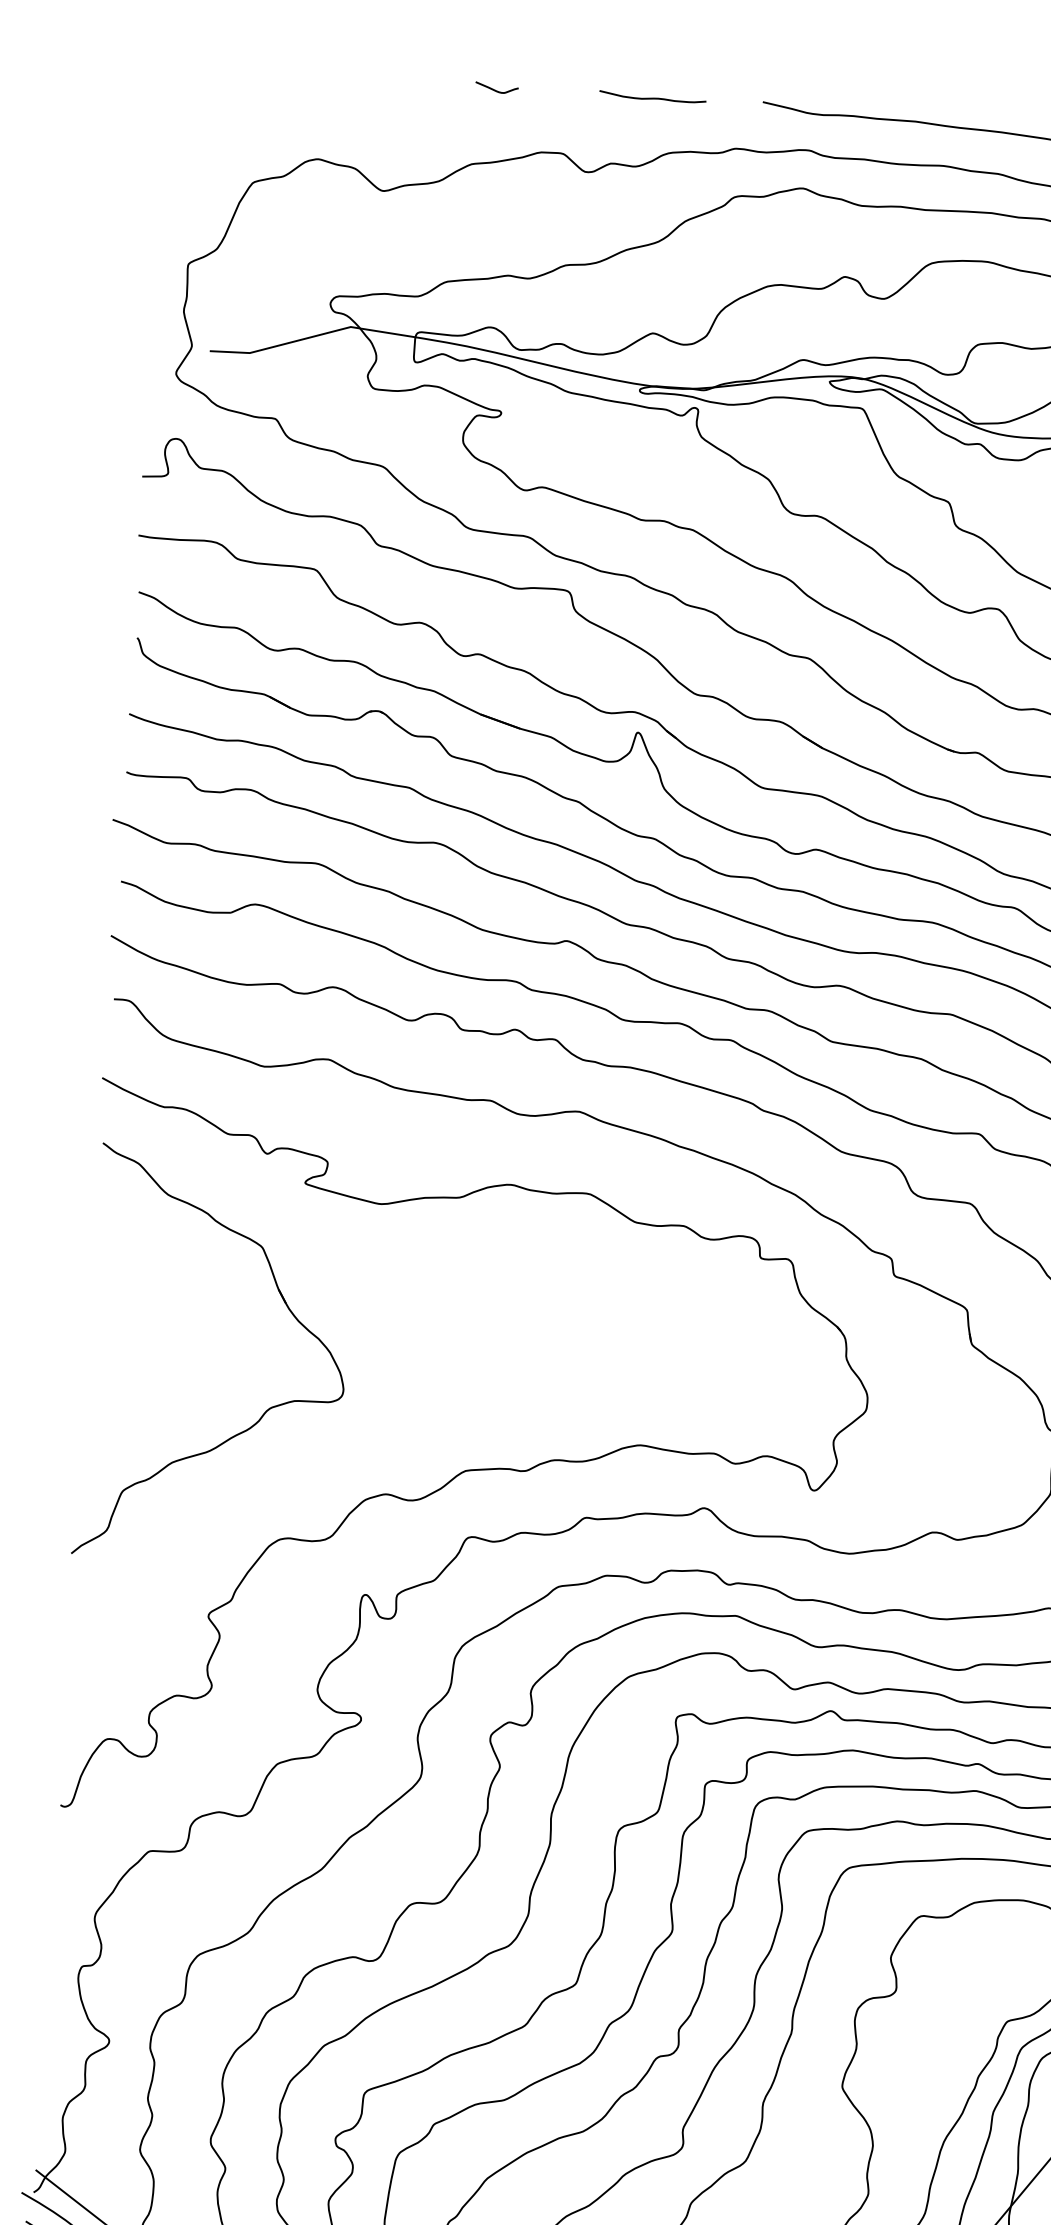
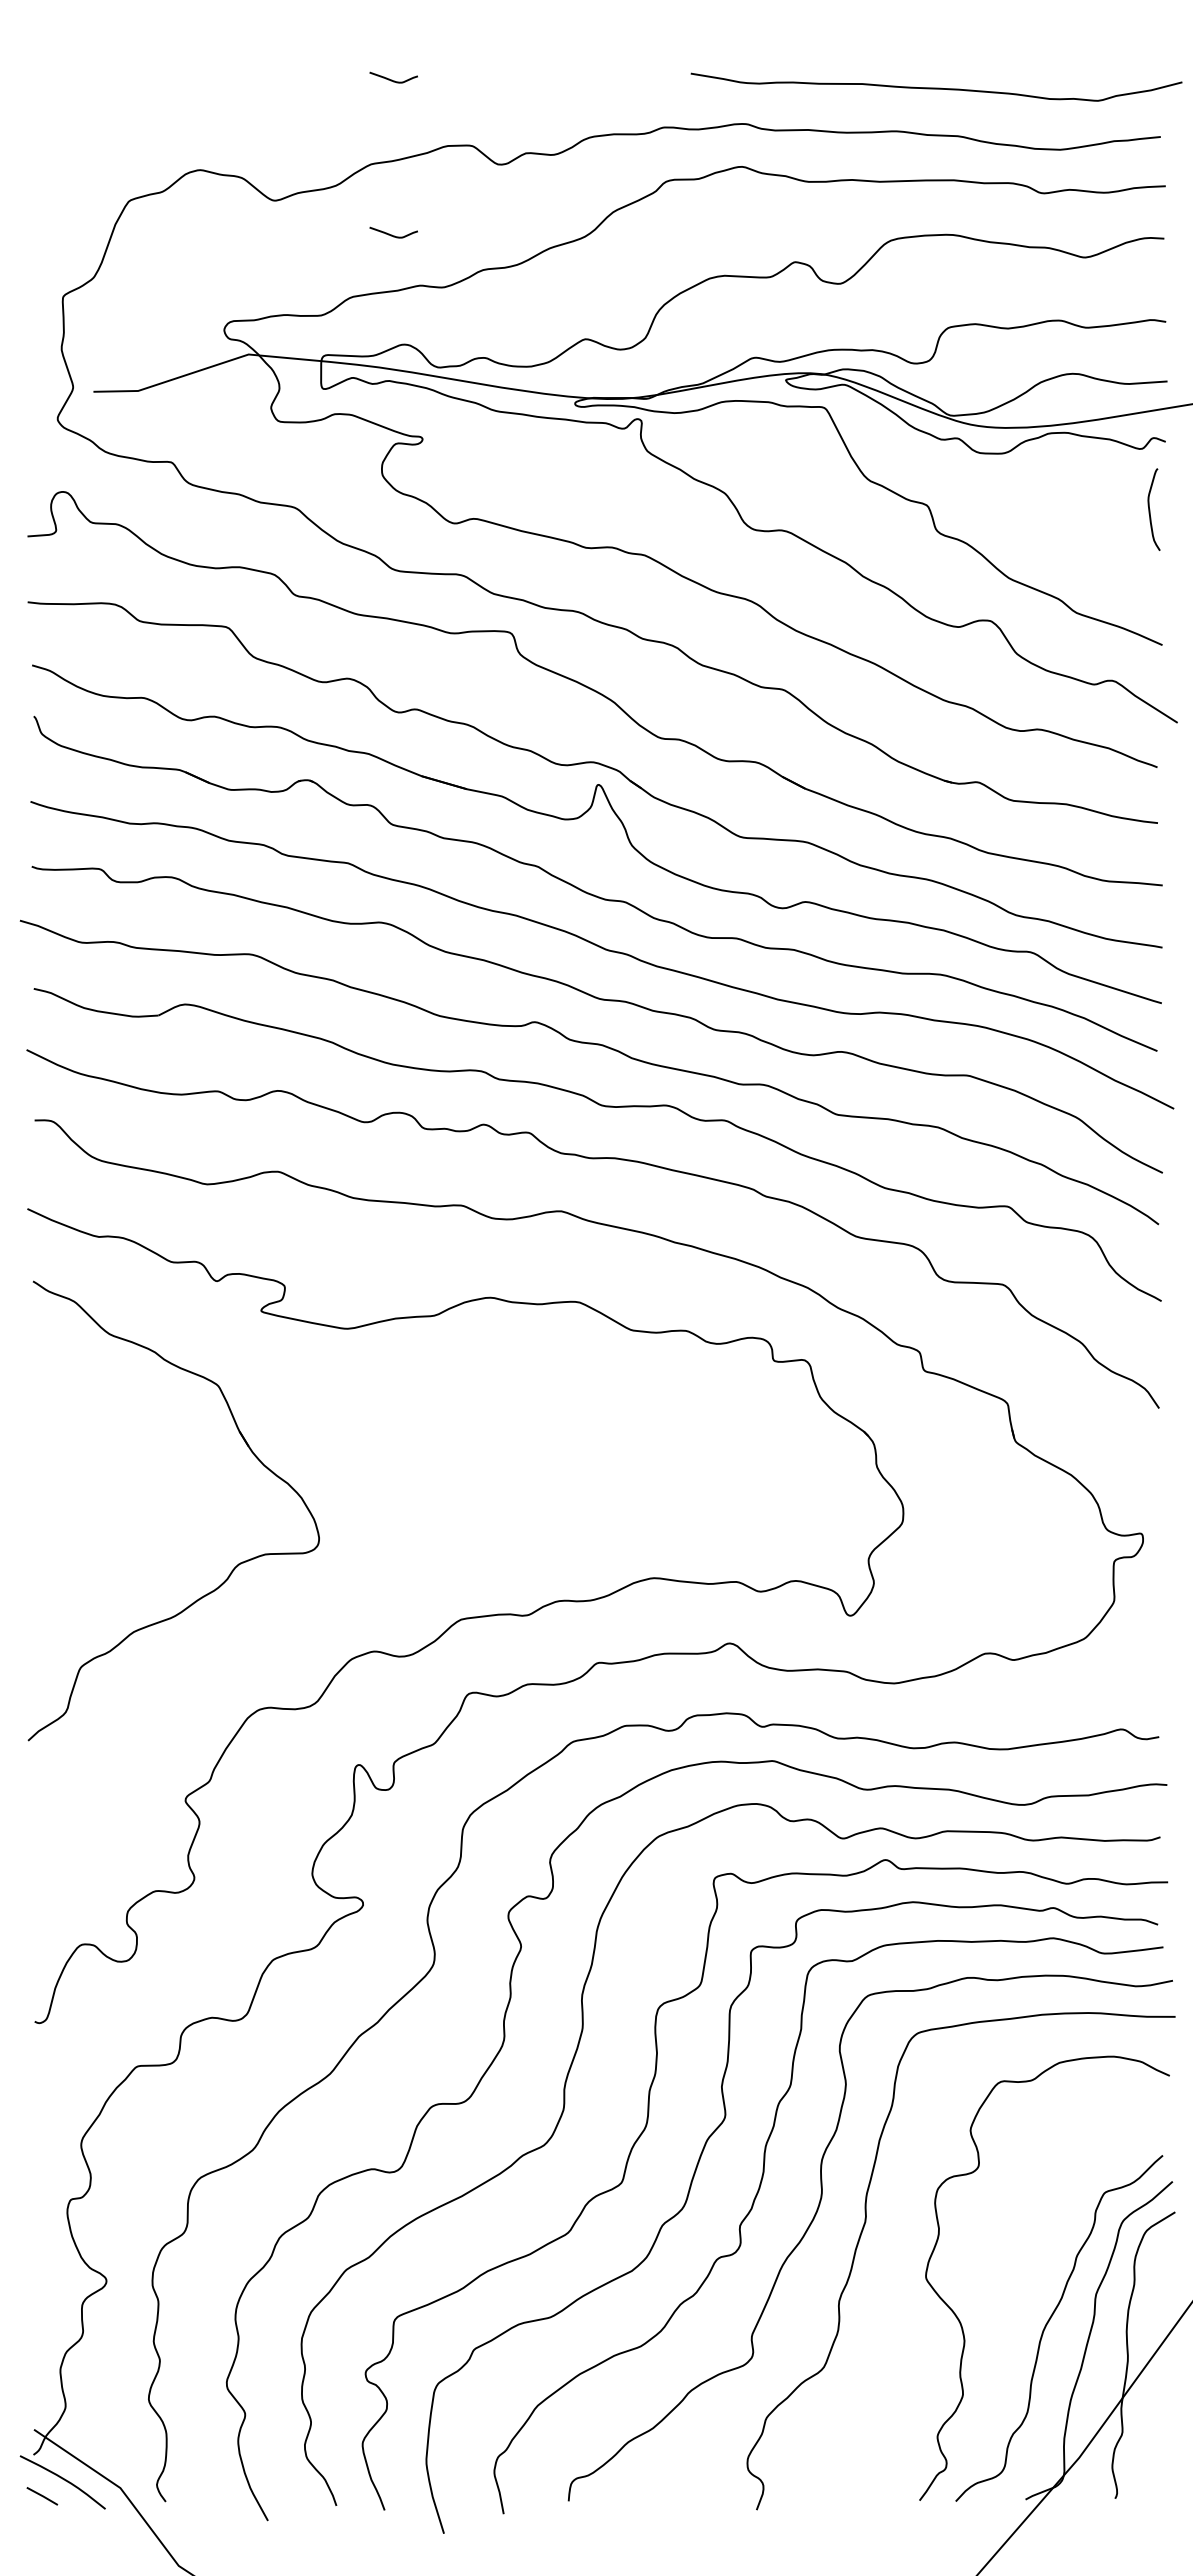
curve: (653, 97) -> (568, 76), removed
curve: (486, 228) -> (392, 234), added

